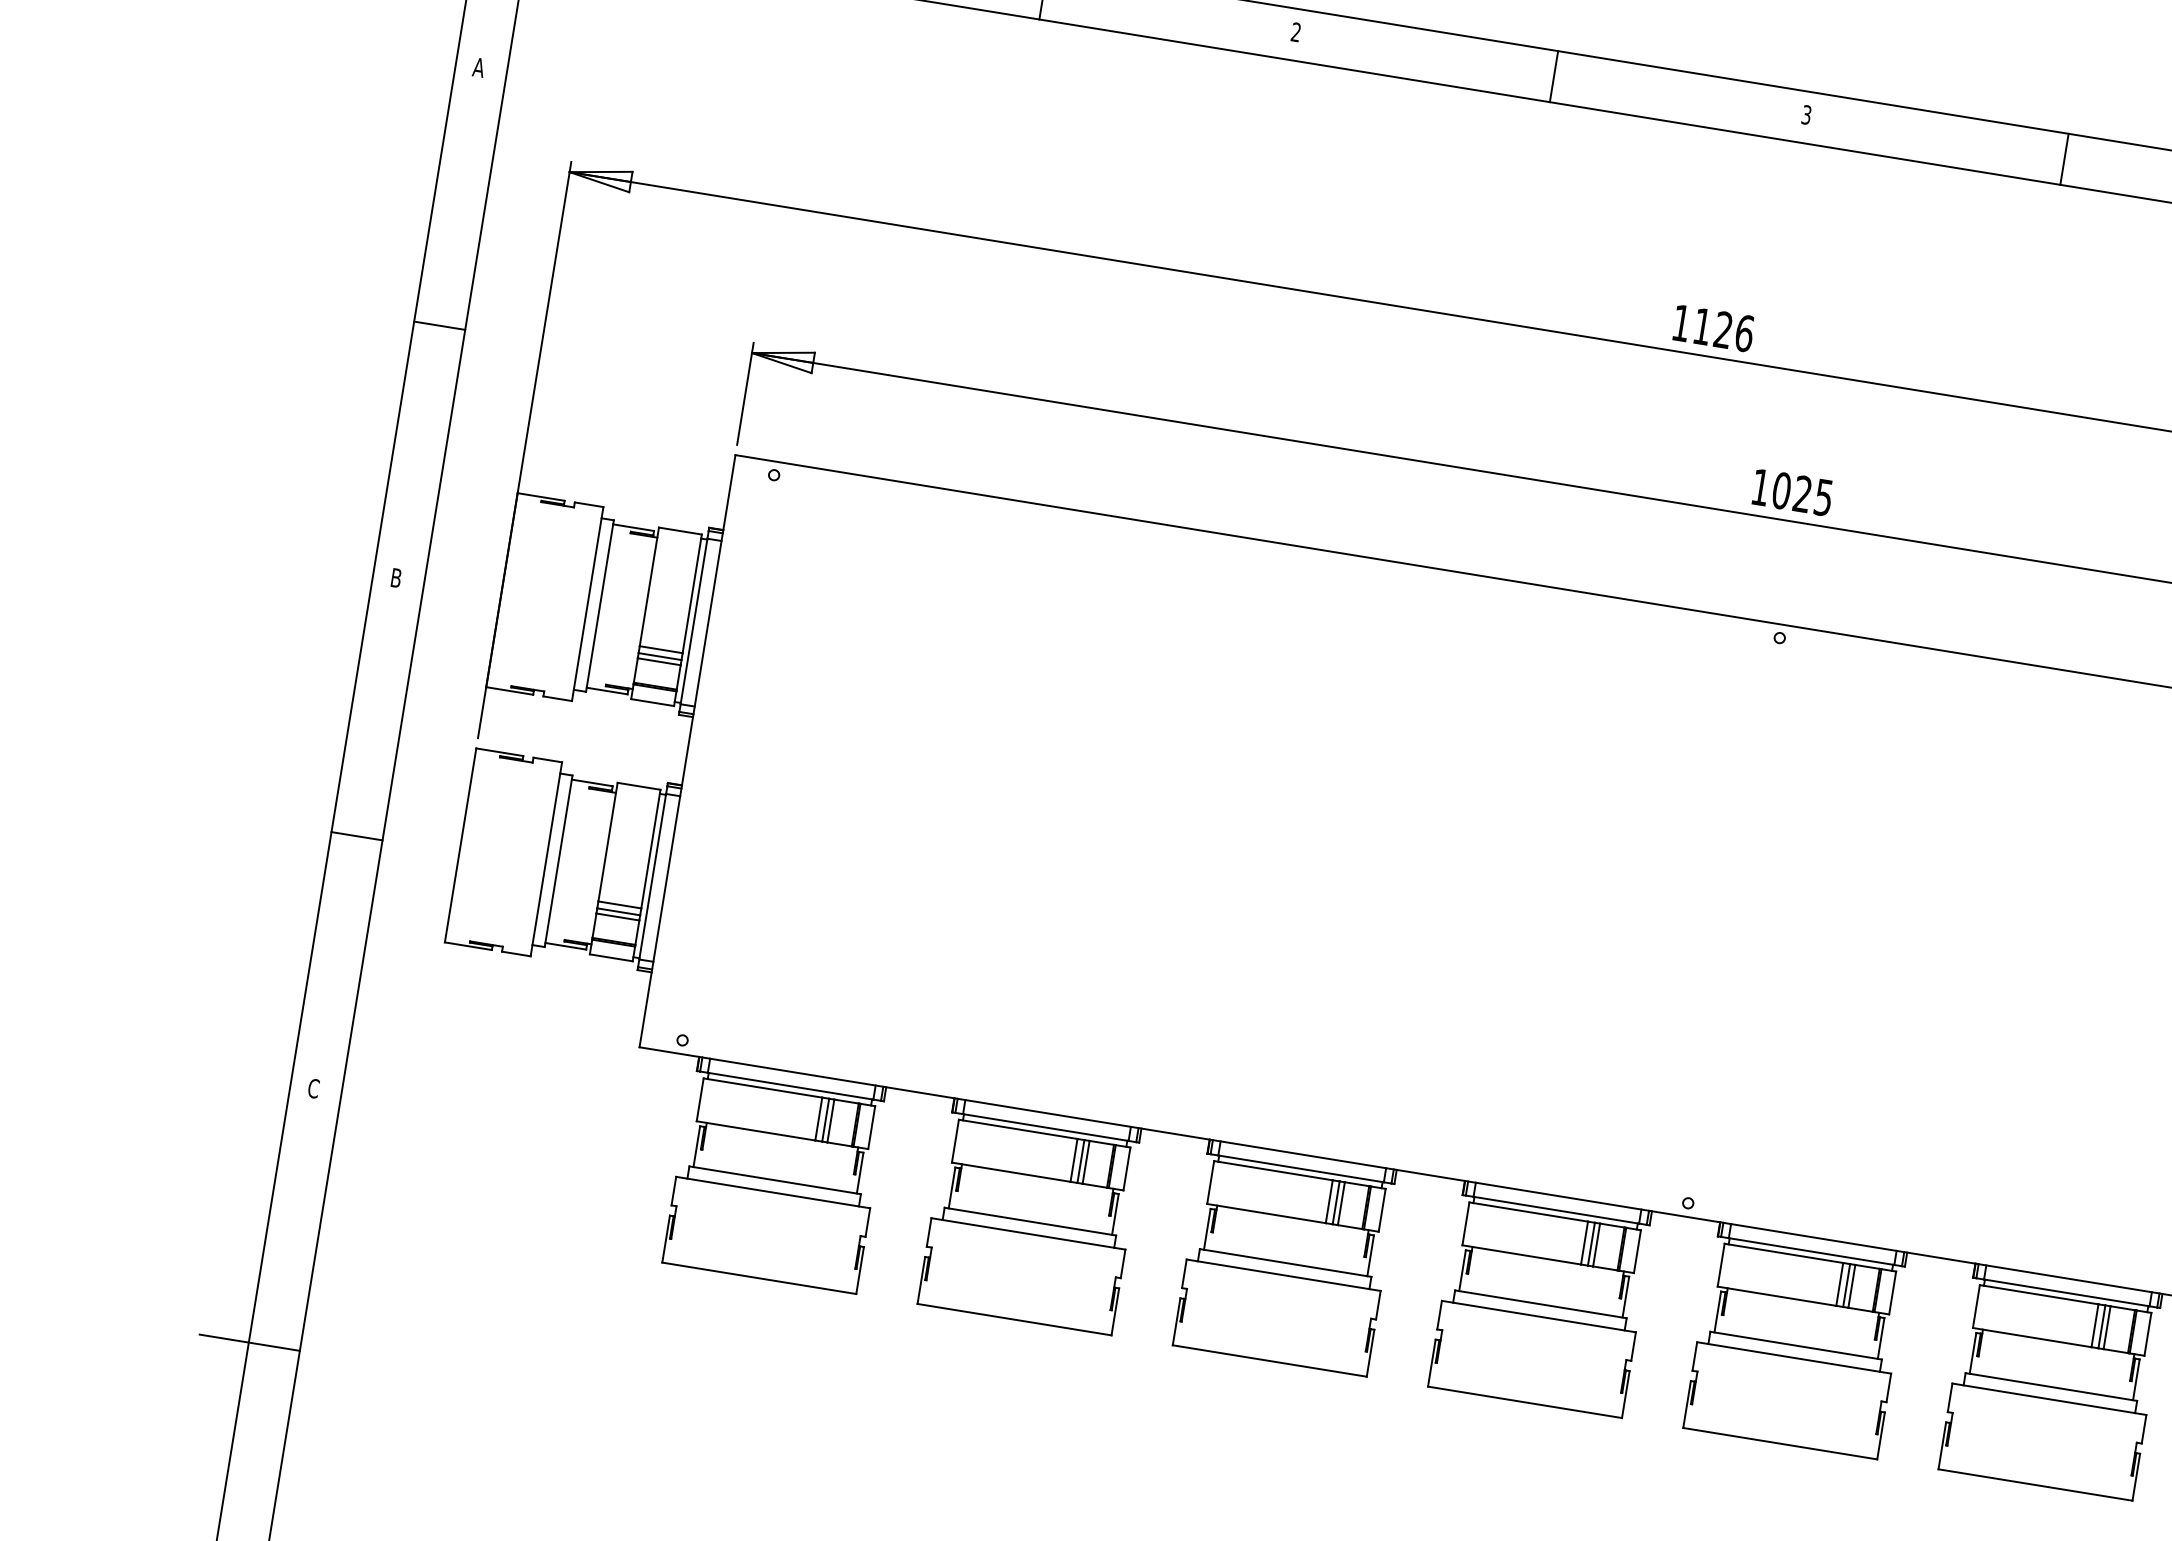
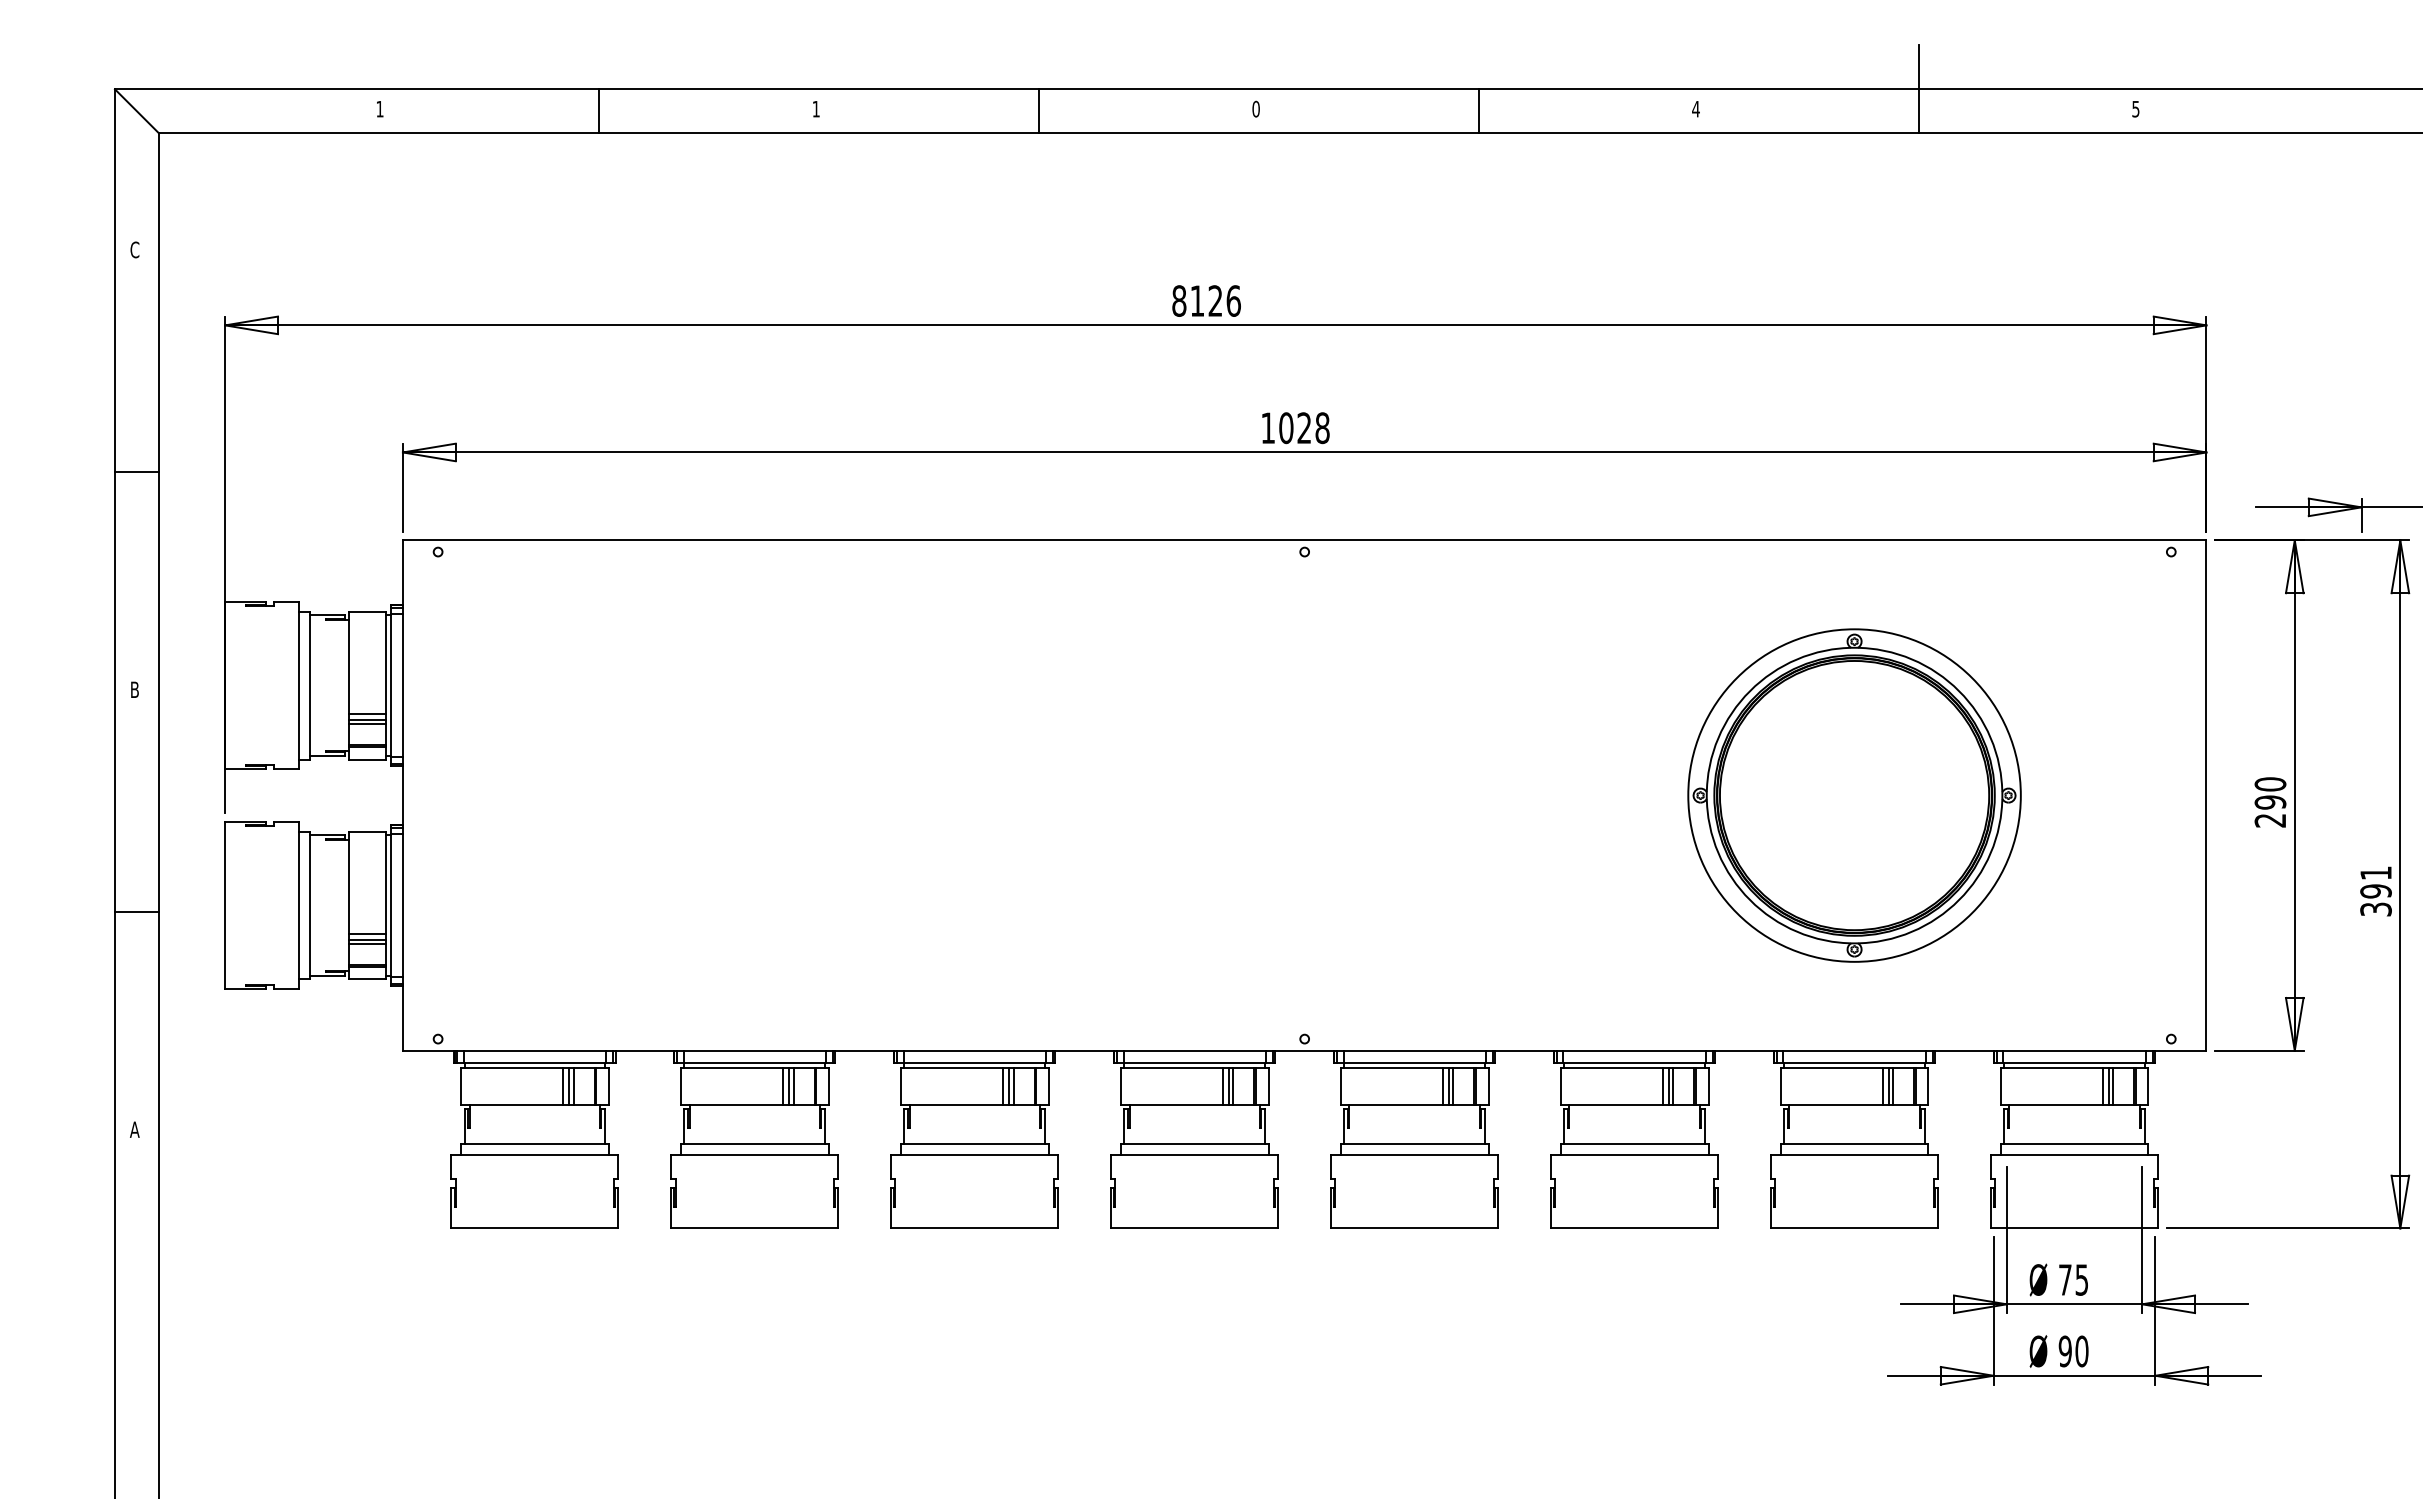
text: (1295, 31) -> (815, 108), 2 -> 1
text: (478, 67) -> (134, 249), A -> C
text: (1806, 114) -> (1255, 108), 3 -> 0
text: (1681, 322) -> (1179, 300), 1126 -> 8126
text: (1823, 498) -> (1322, 428), 1025 -> 1028
text: (313, 1088) -> (134, 1129), C -> A
line: (249, 1342) -> (115, 1351), removed

